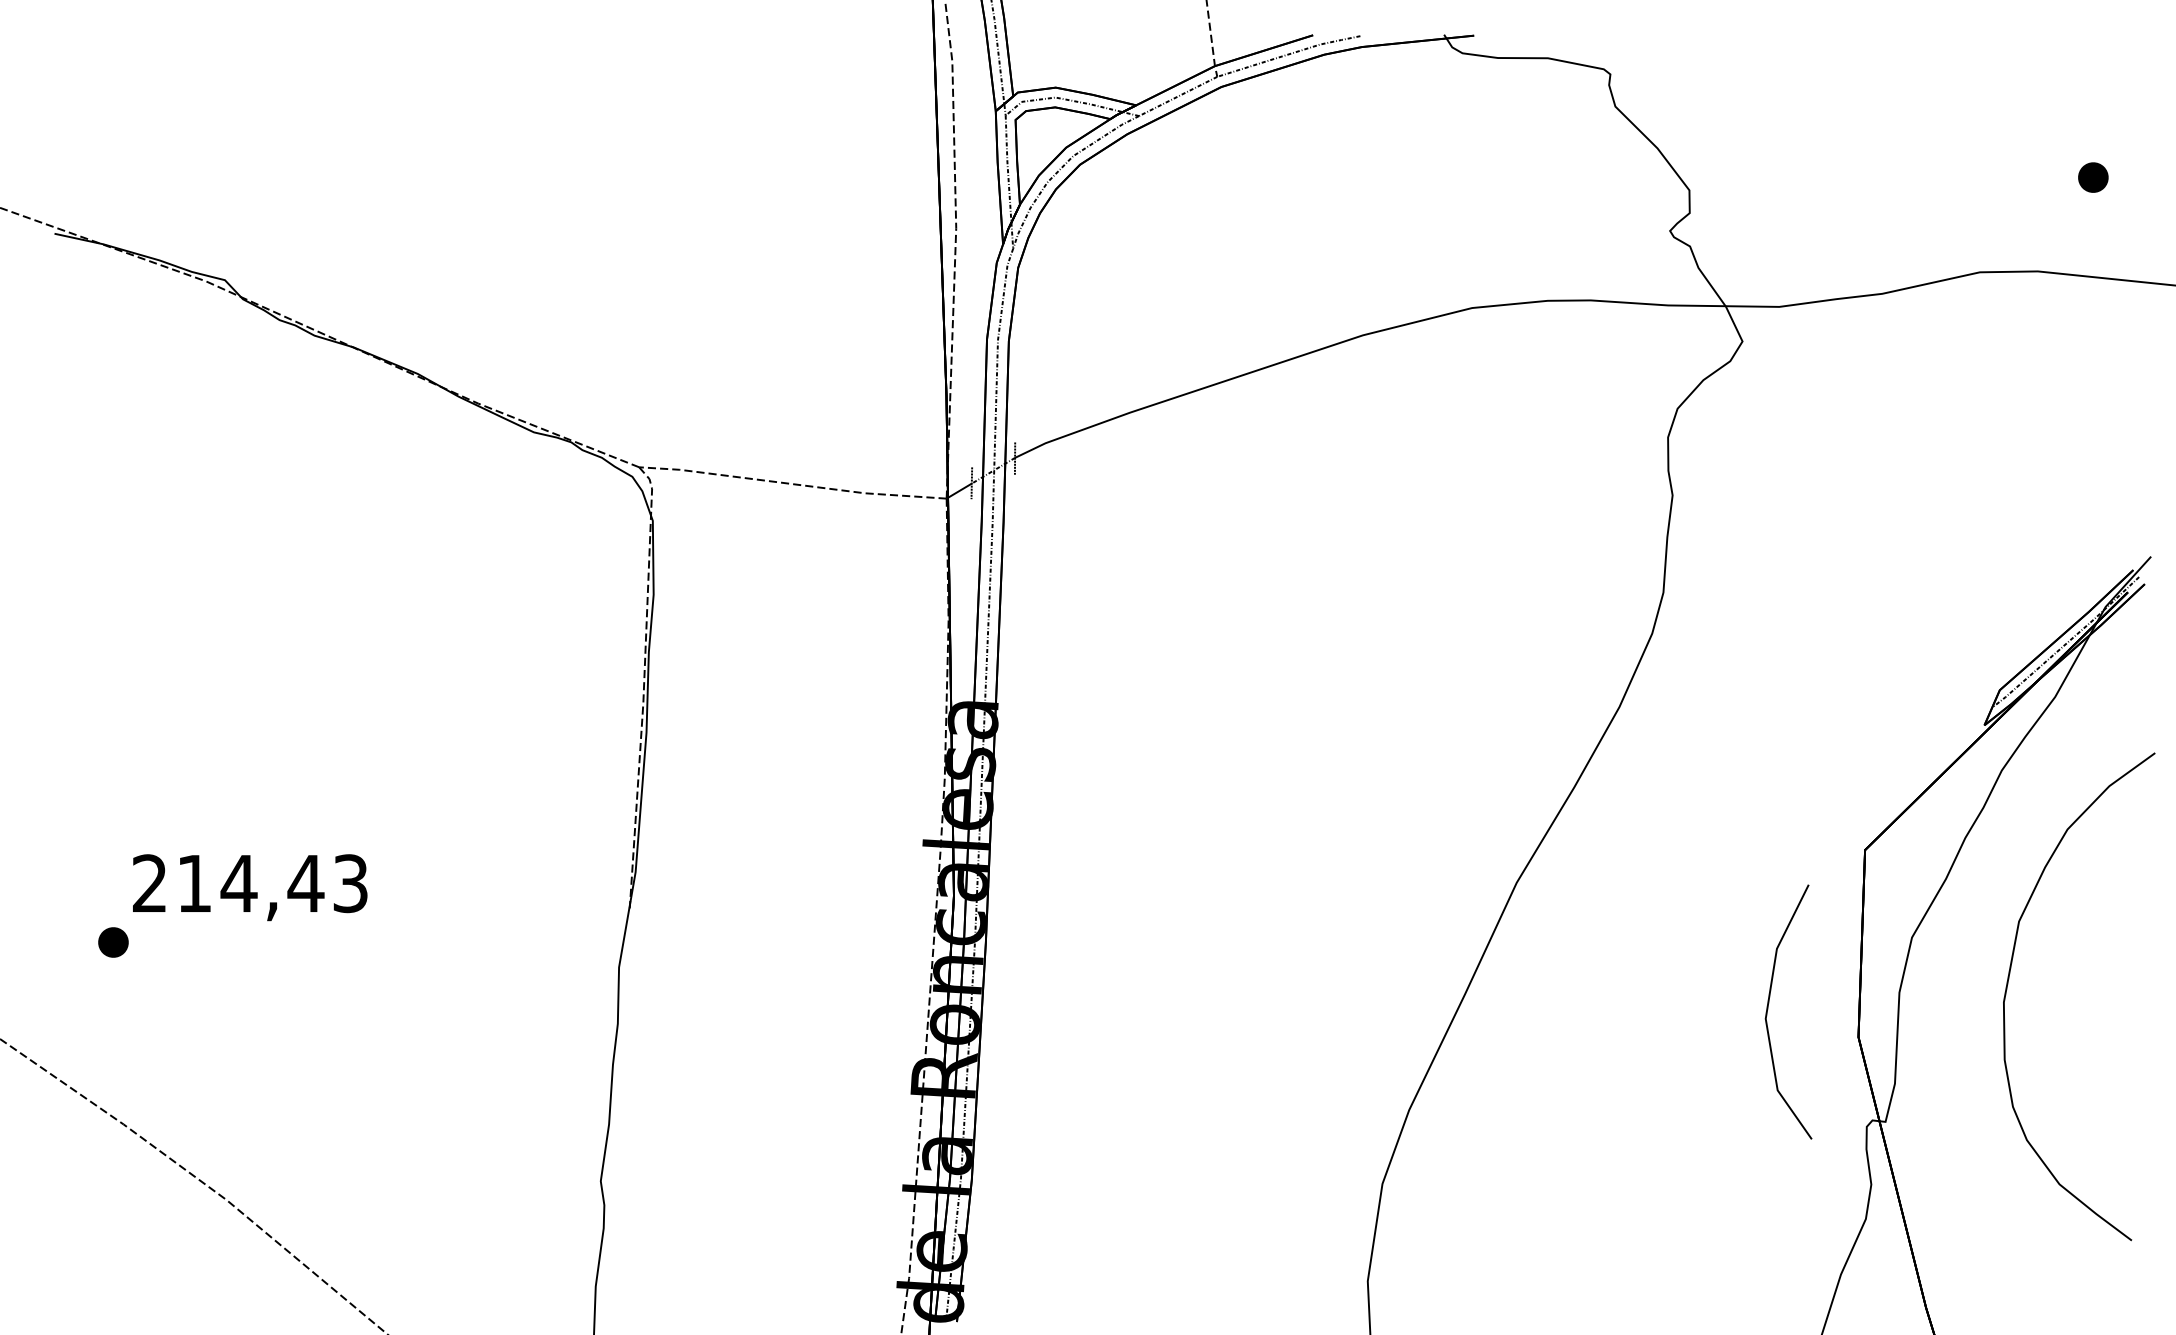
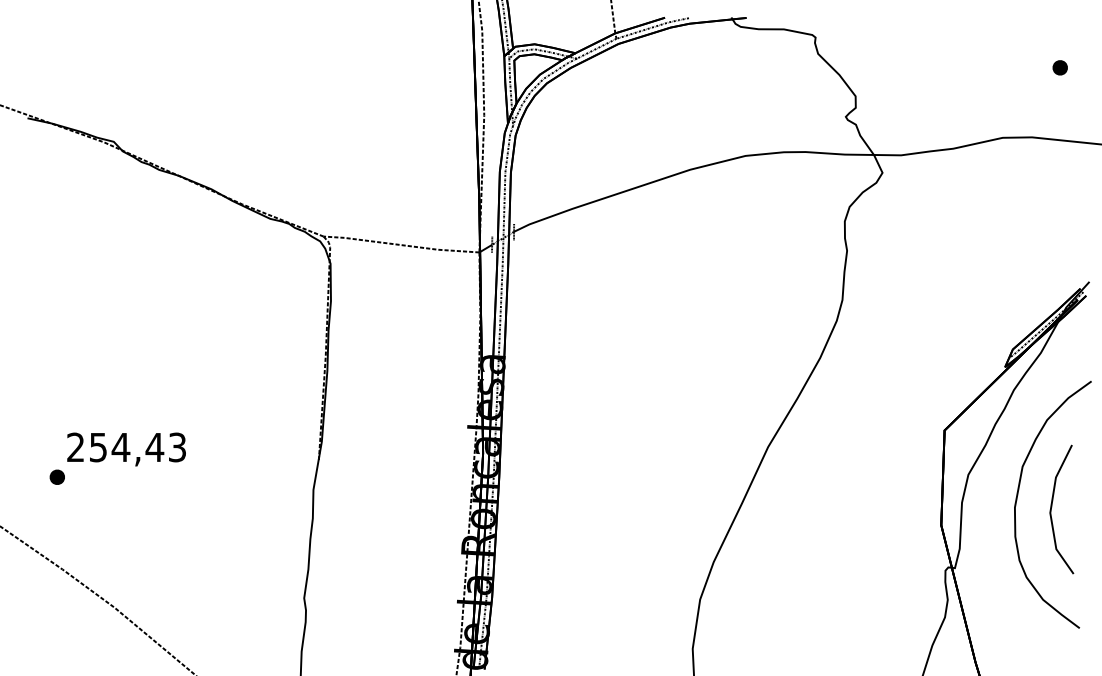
part: (2091, 176) -> (1059, 67), moved
text: (194, 883) -> (98, 447), 214,43 -> 254,43
line: (1770, 1008) -> (1052, 507), moved

